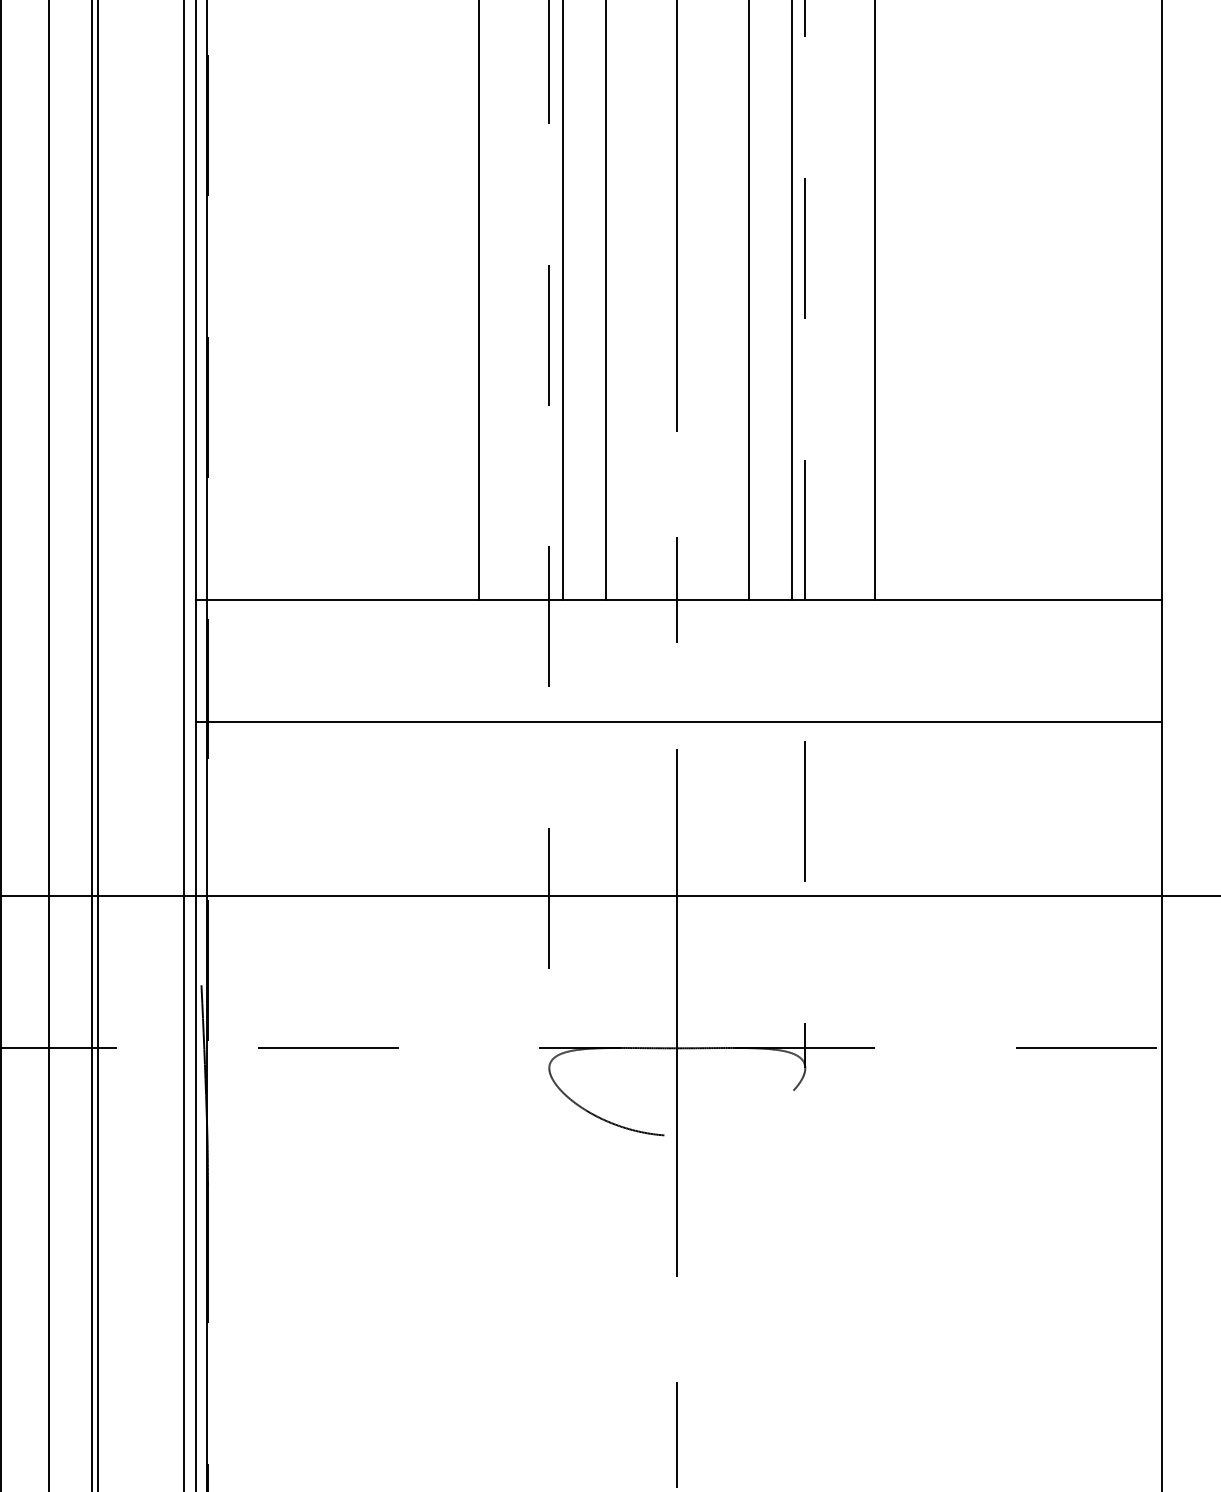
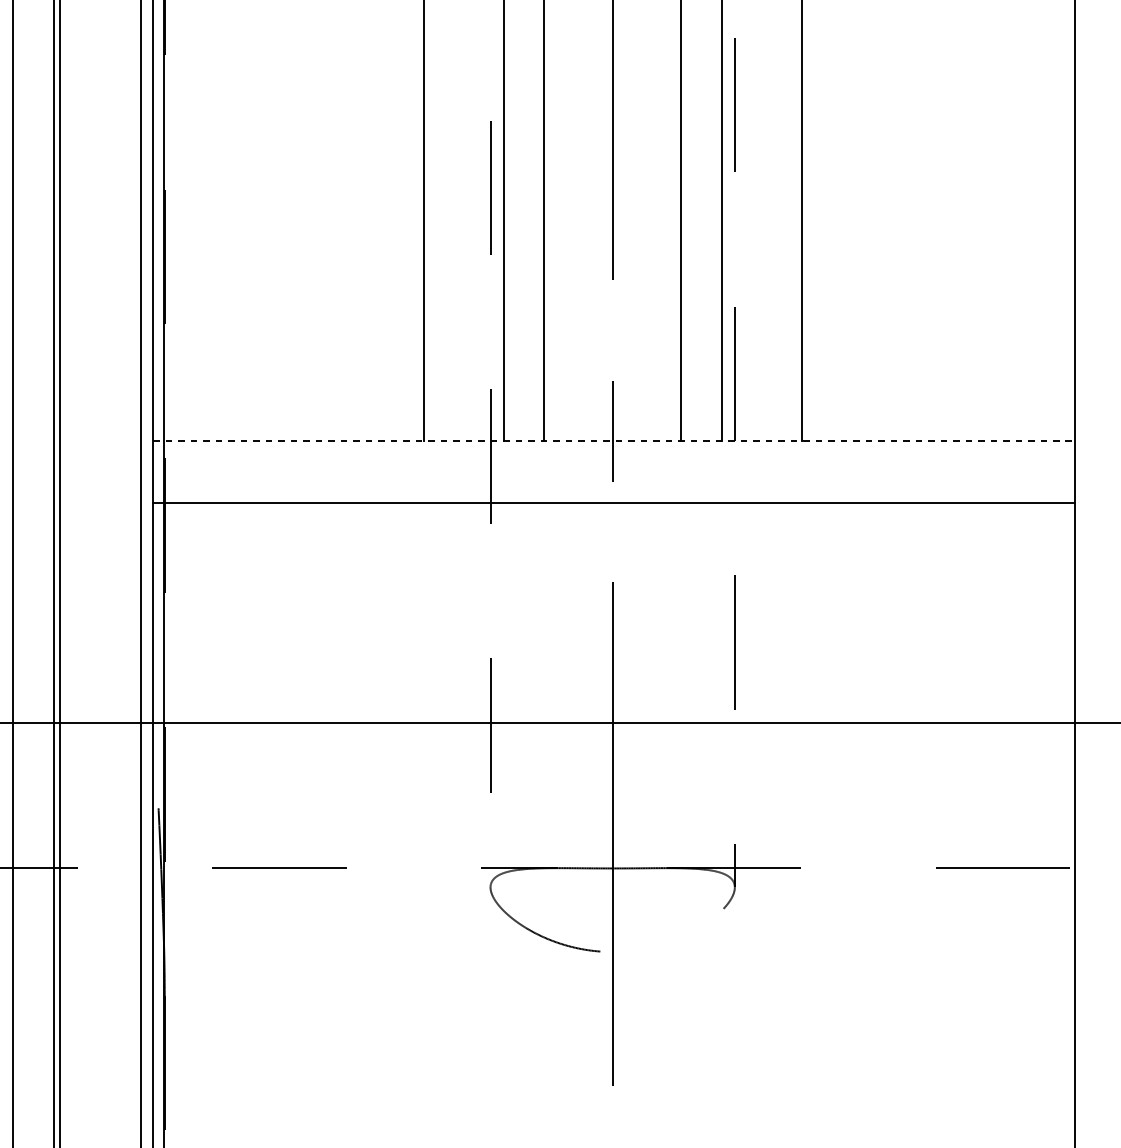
line: (679, 599) -> (614, 440), solid -> dashed
line: (678, 721) -> (613, 503), moved

